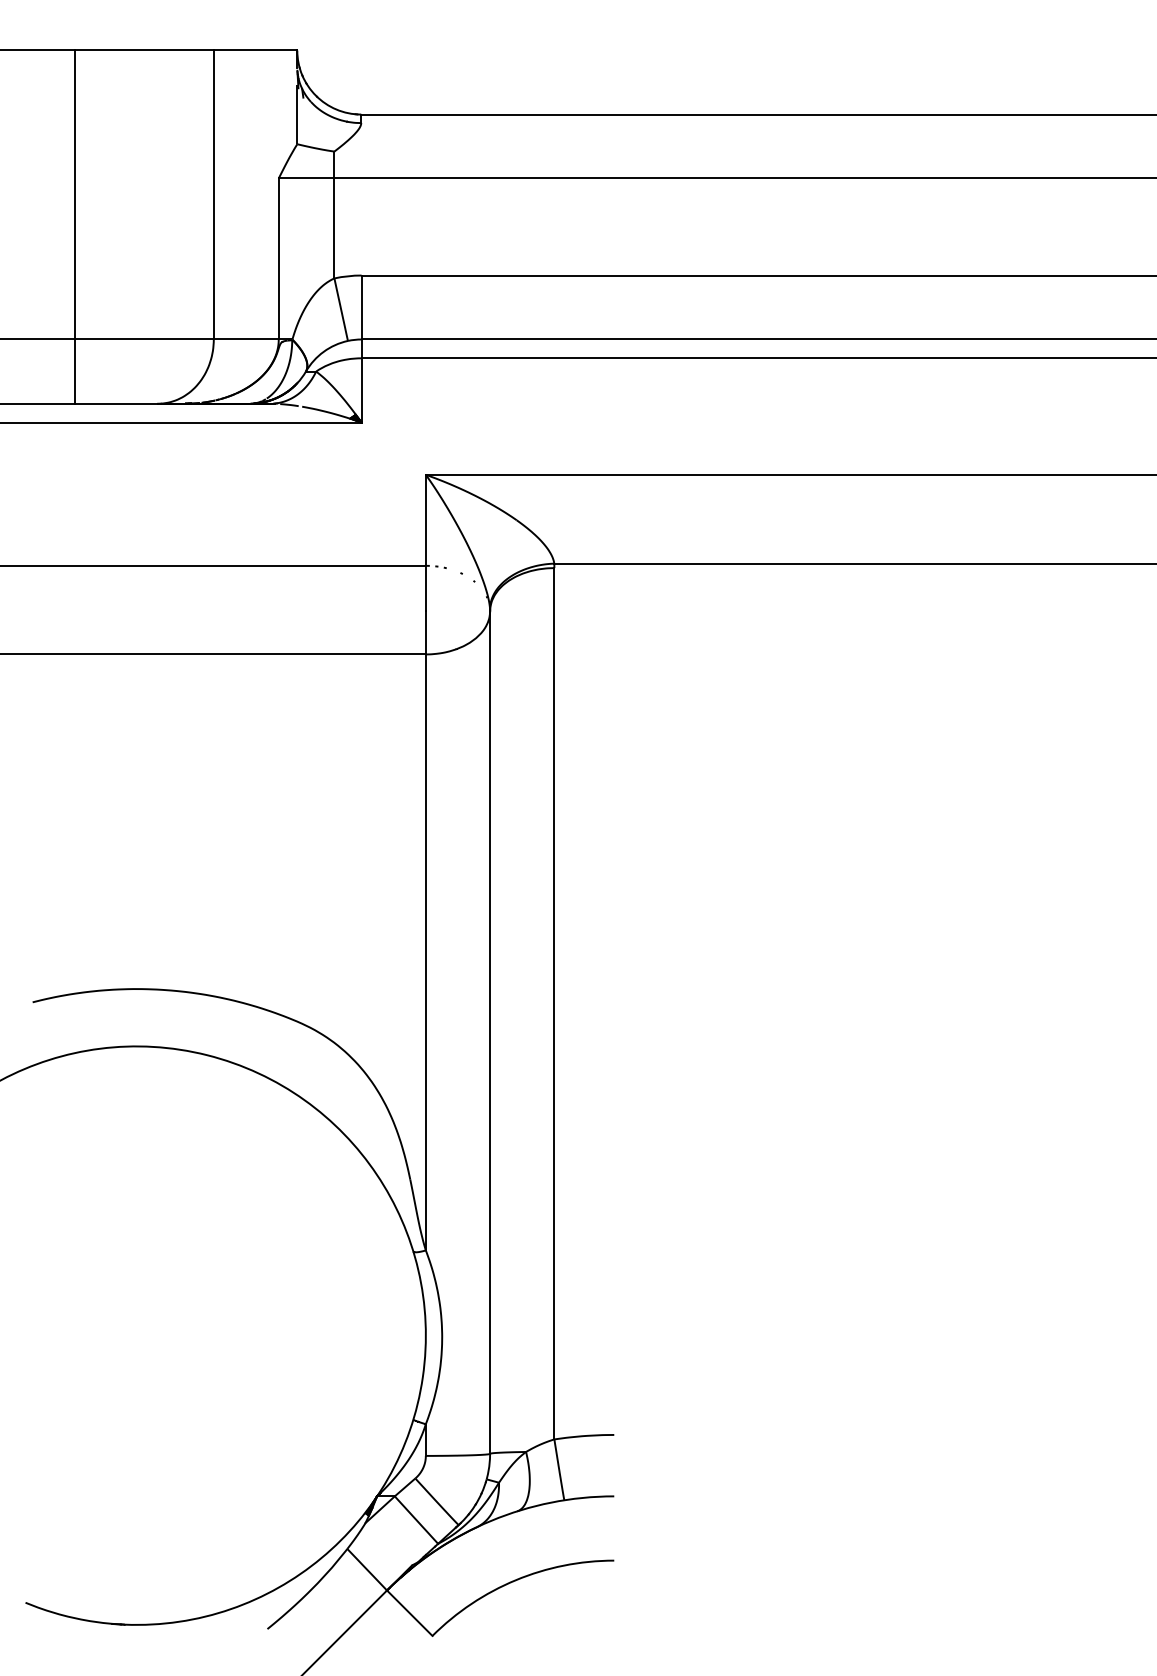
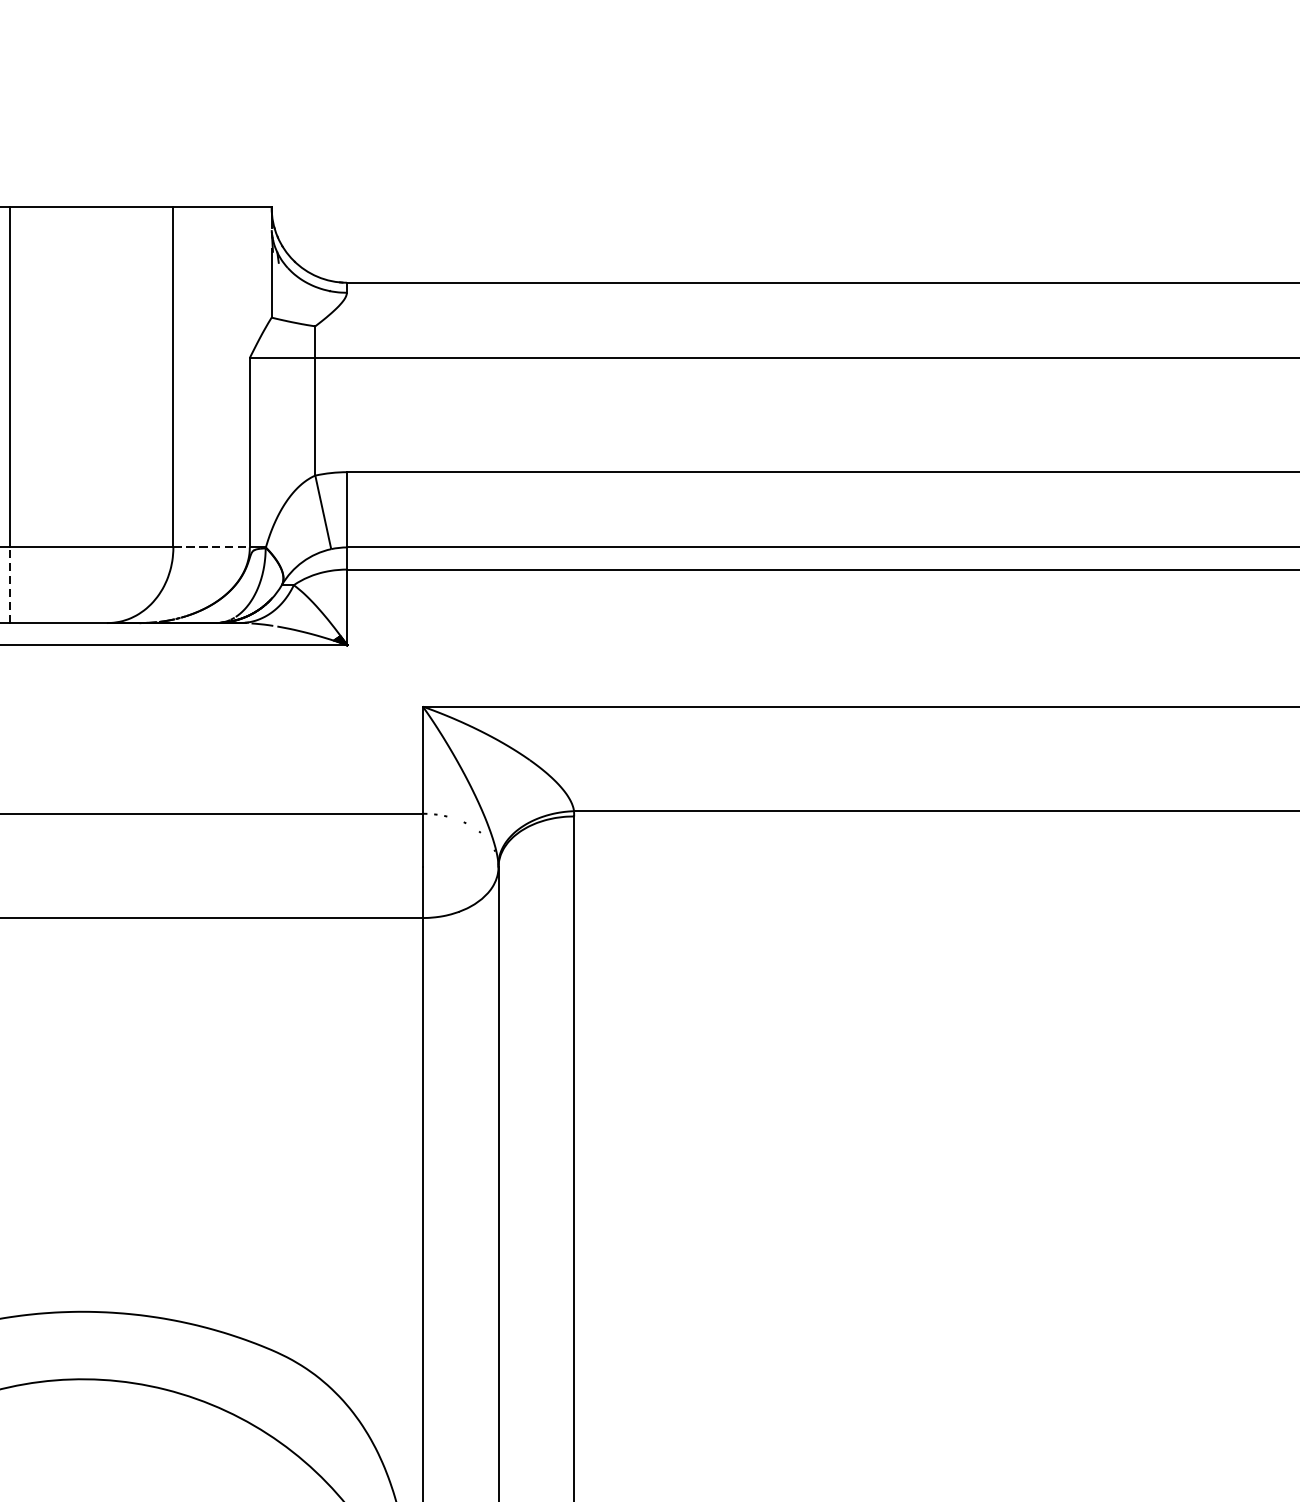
line: (246, 339) -> (211, 547), solid -> dashed
line: (74, 371) -> (9, 585), solid -> dashed

